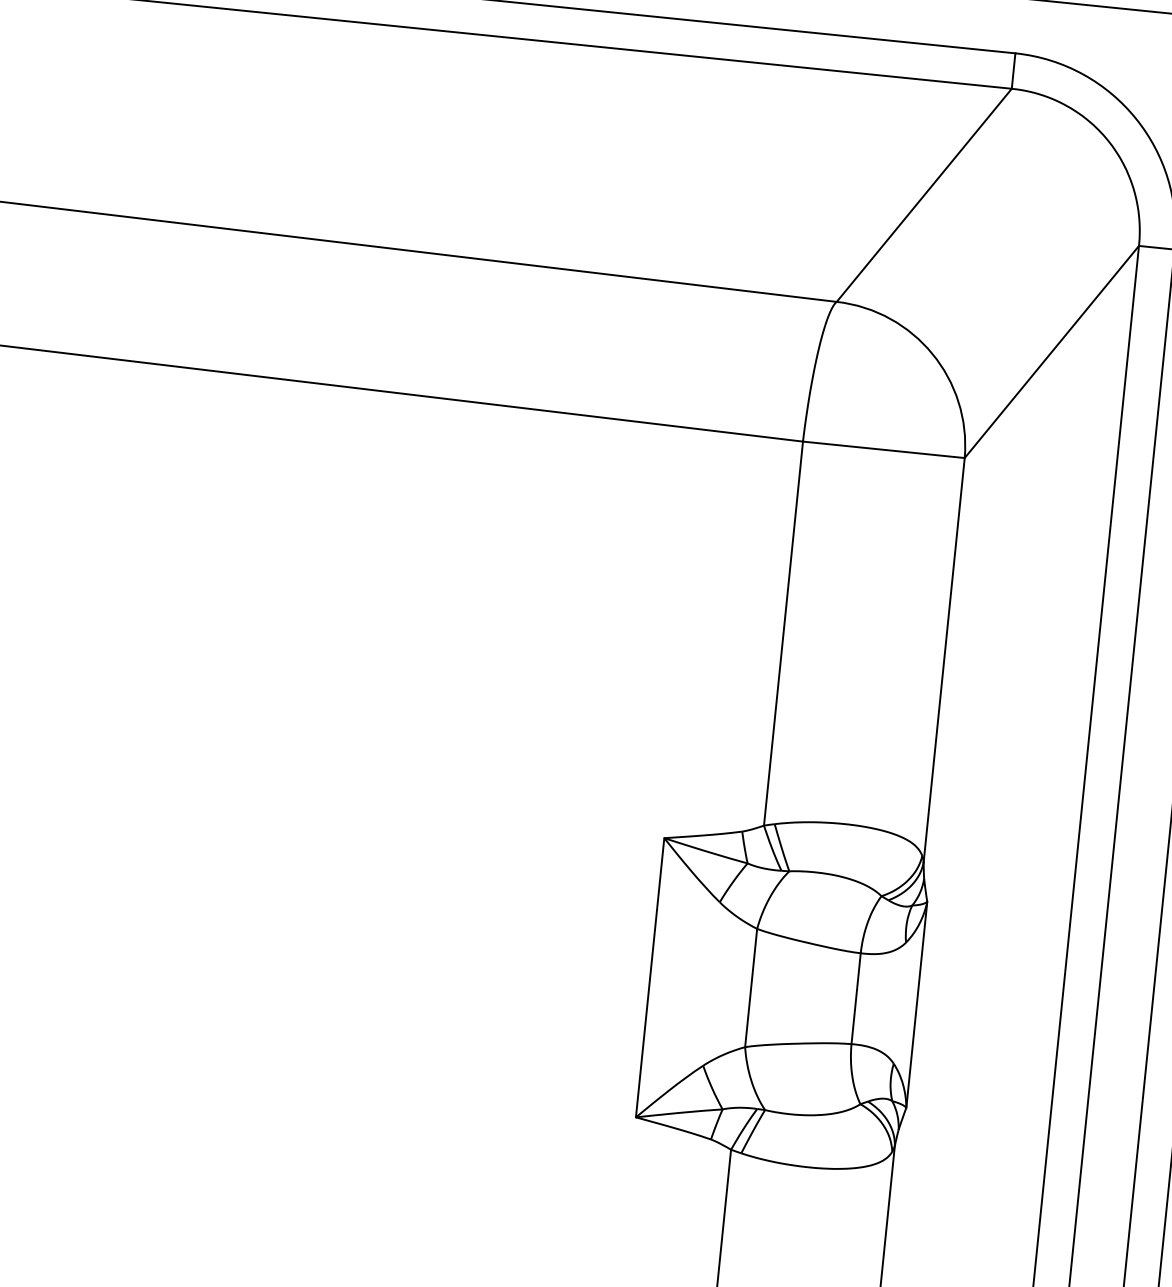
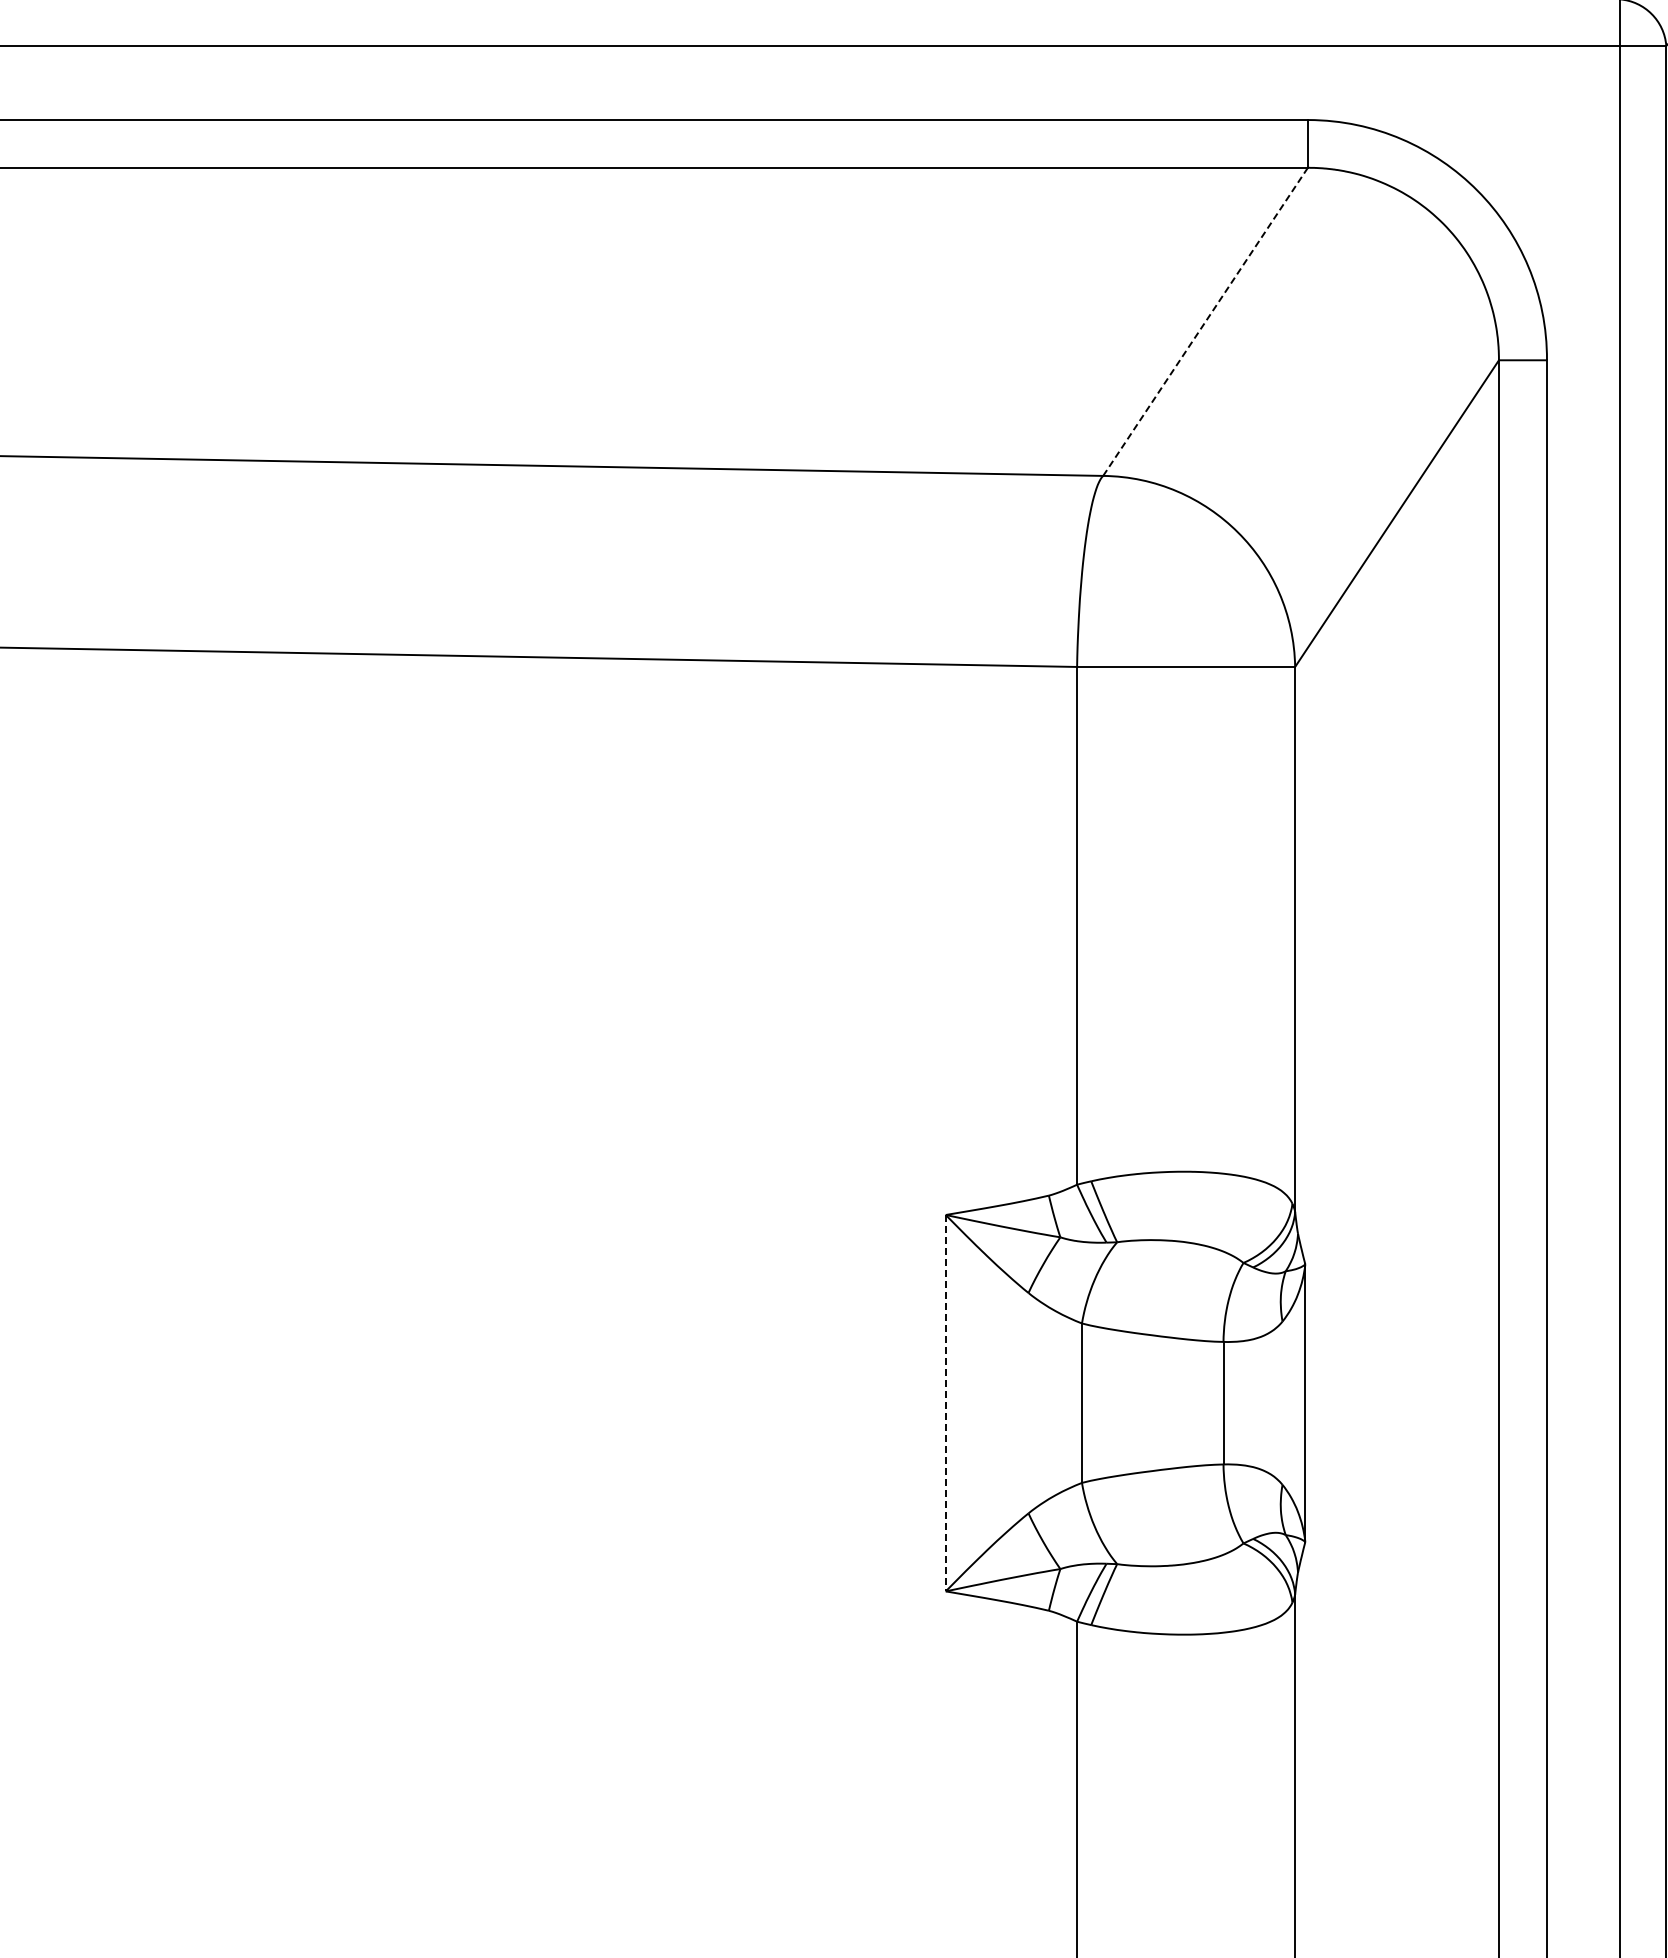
line: (924, 195) -> (1205, 321), solid -> dashed
line: (649, 977) -> (945, 1403), solid -> dashed

